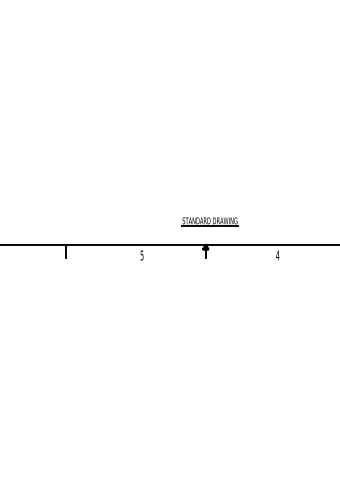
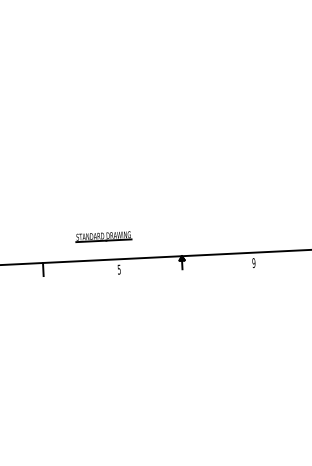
part: (209, 221) -> (103, 236), moved
text: (277, 255) -> (253, 263), 4 -> 9

